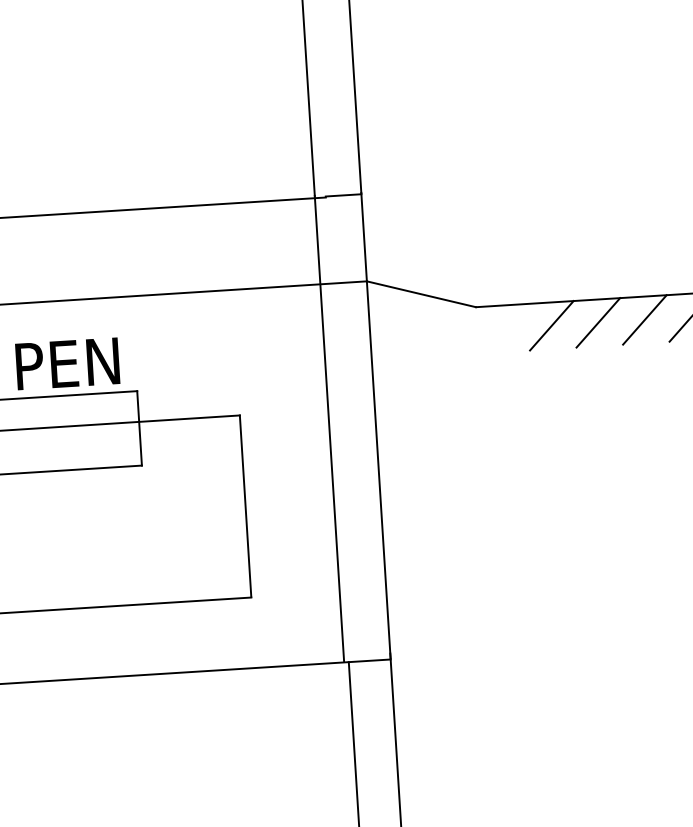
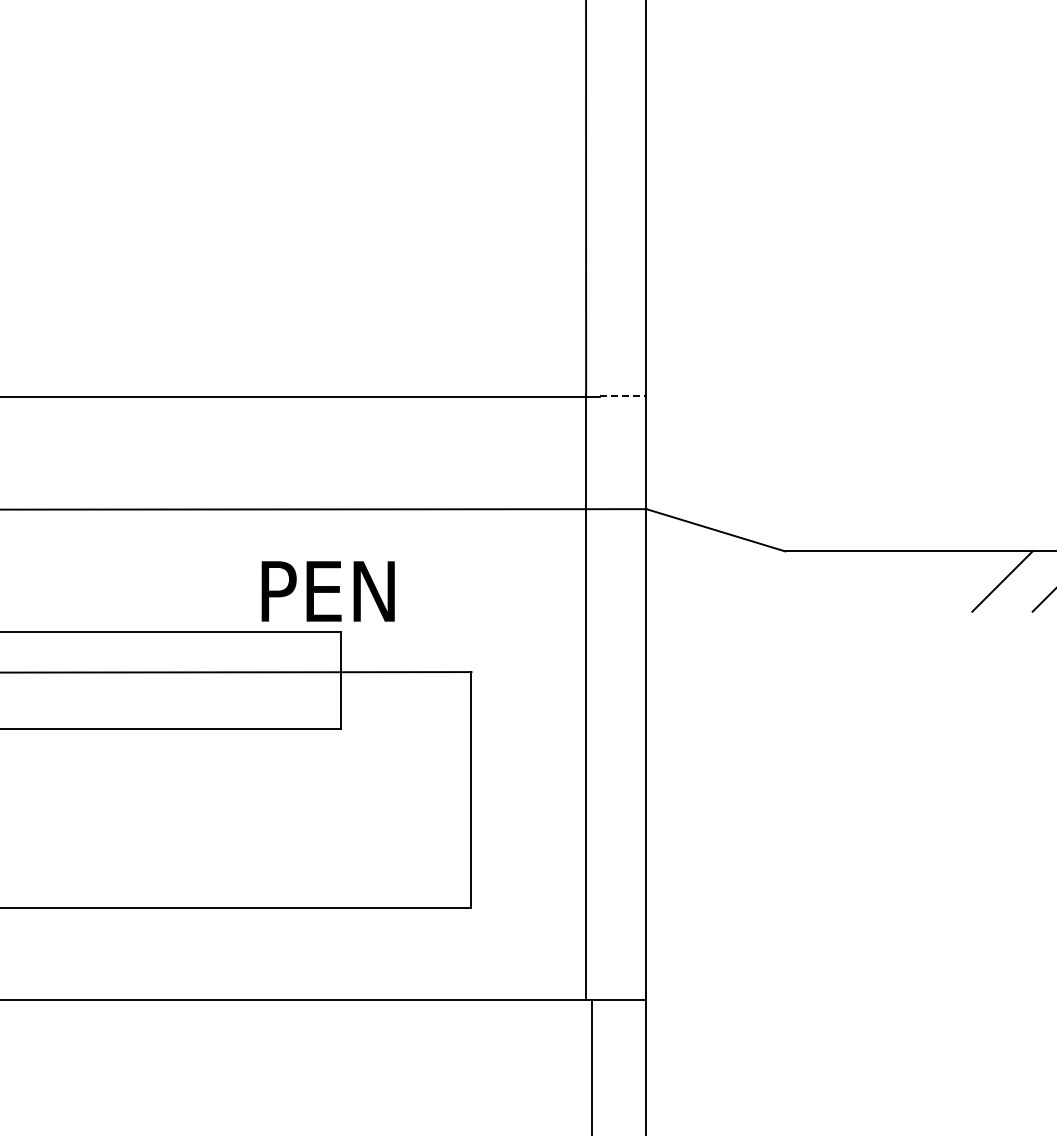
line: (343, 195) -> (623, 396), solid -> dashed
line: (597, 322) -> (941, 581), removed
line: (551, 325) -> (881, 581), removed
text: (67, 363) -> (327, 591), moved

